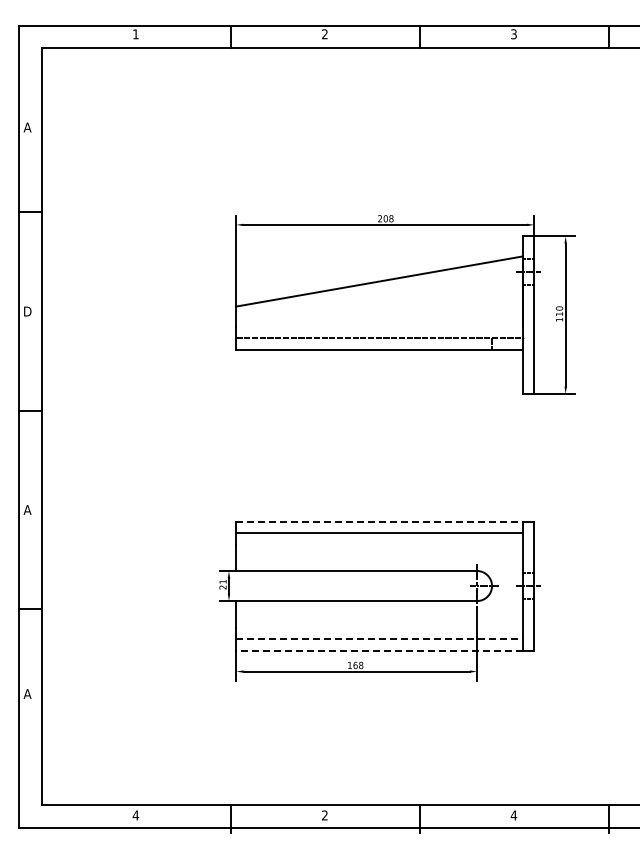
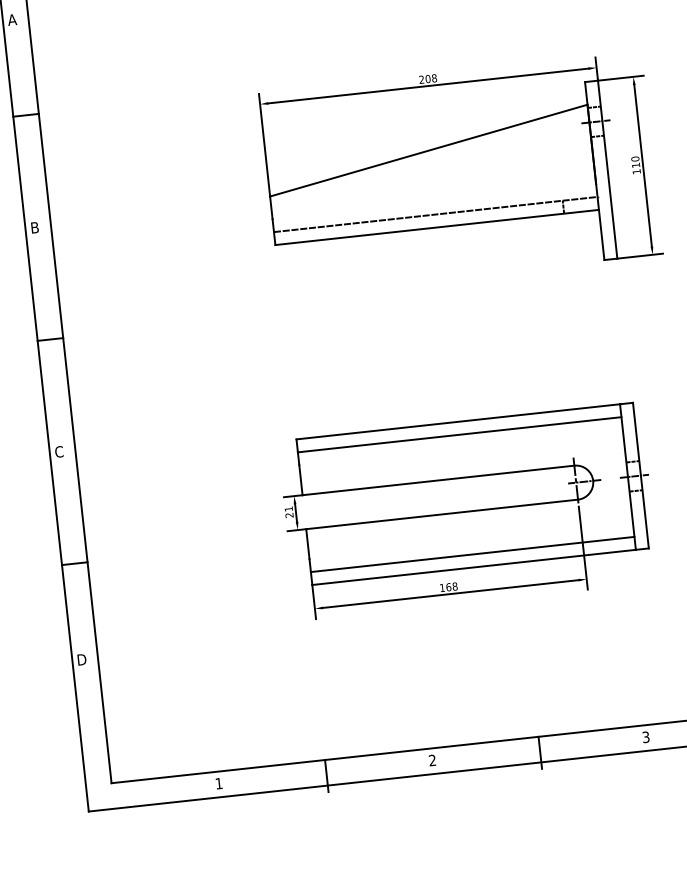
text: (27, 311) -> (34, 227), D -> B
text: (27, 509) -> (59, 451), A -> C
line: (380, 521) -> (459, 421), dashed -> solid
line: (380, 639) -> (473, 554), dashed -> solid
line: (379, 650) -> (473, 567), dashed -> solid
text: (27, 693) -> (81, 659), A -> D
text: (135, 815) -> (218, 783), 4 -> 1
text: (513, 815) -> (645, 737), 4 -> 3

